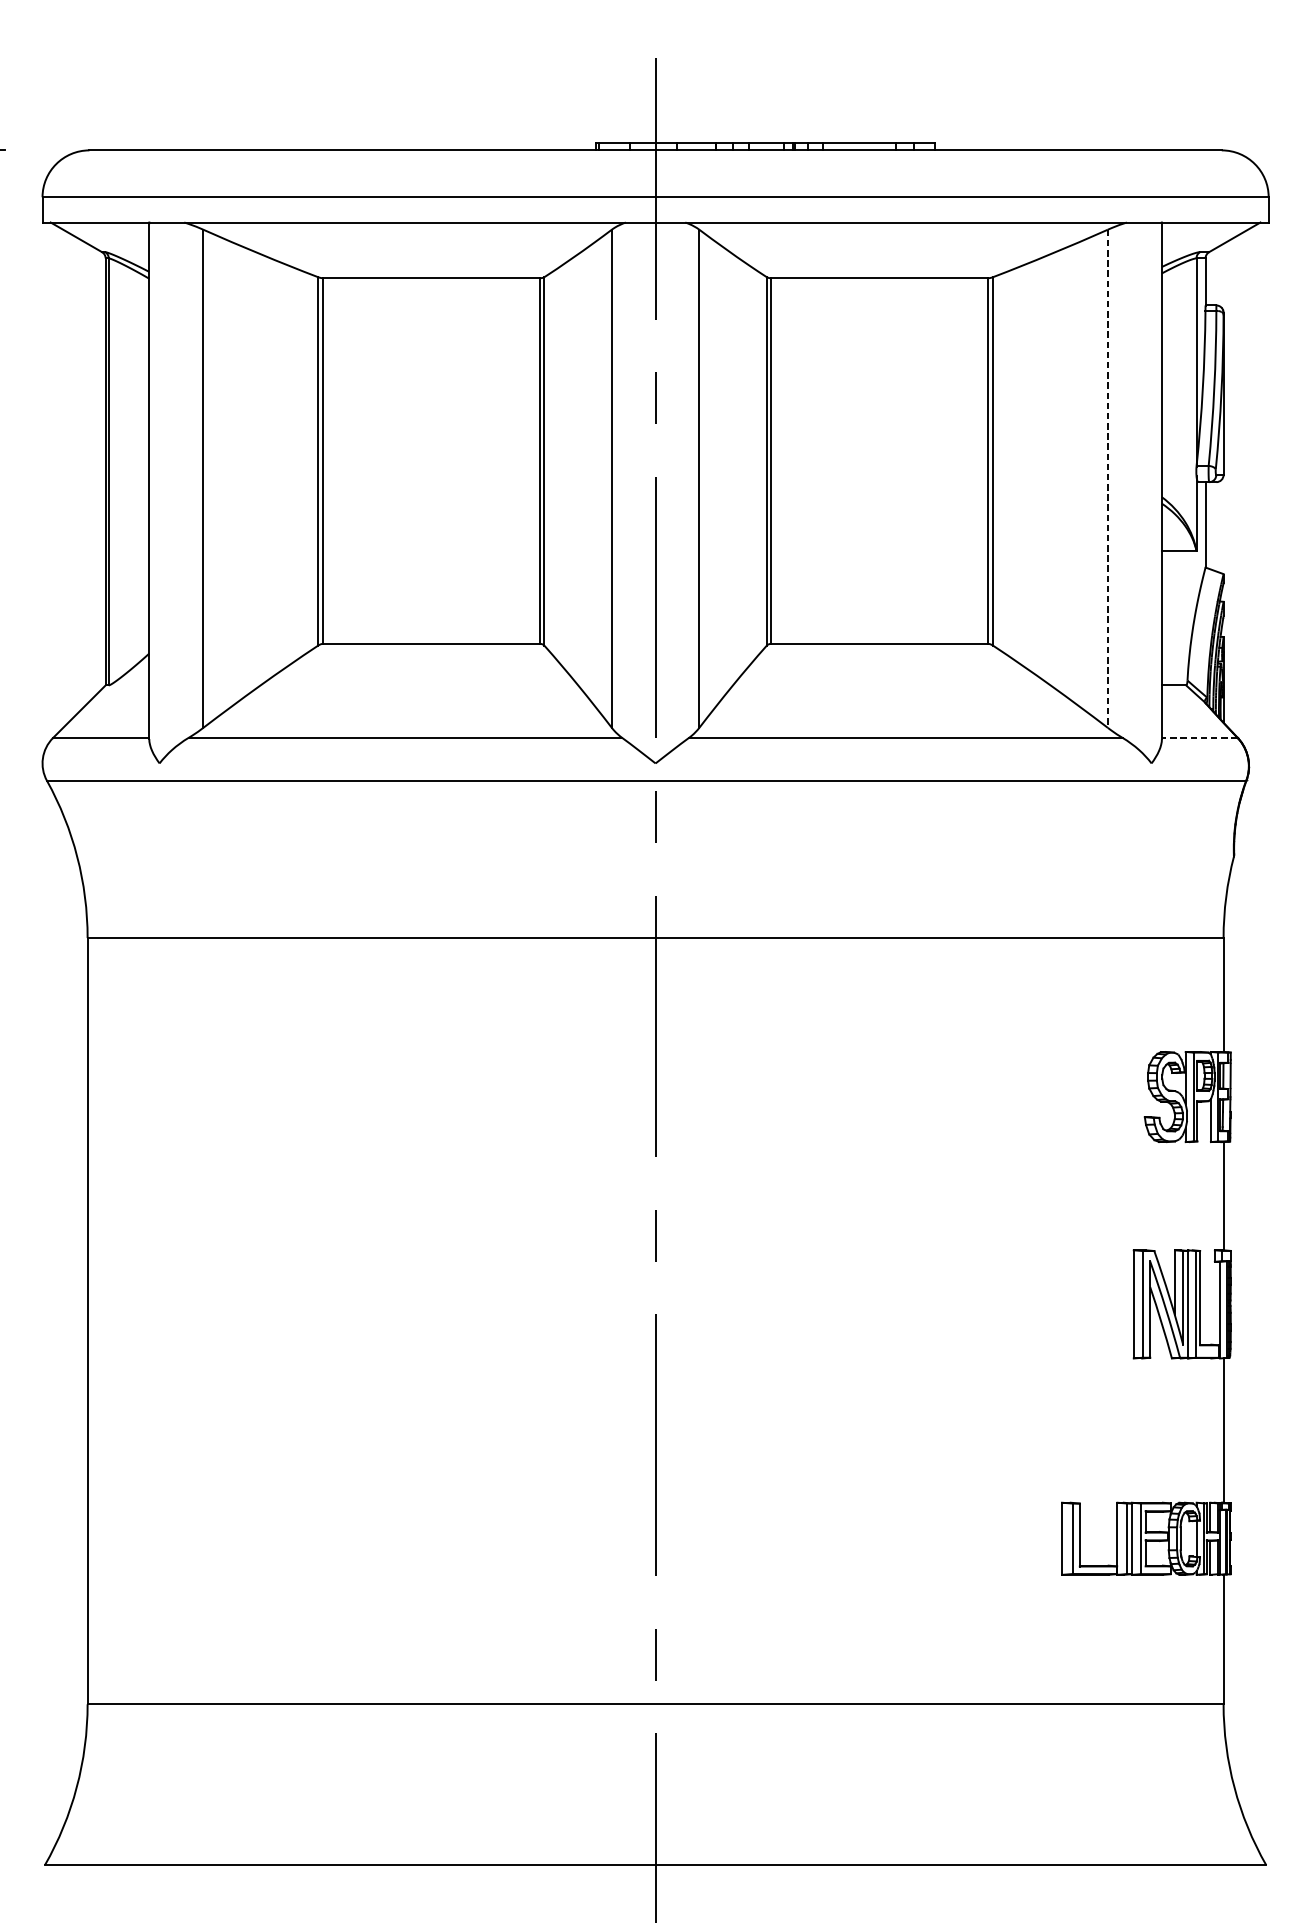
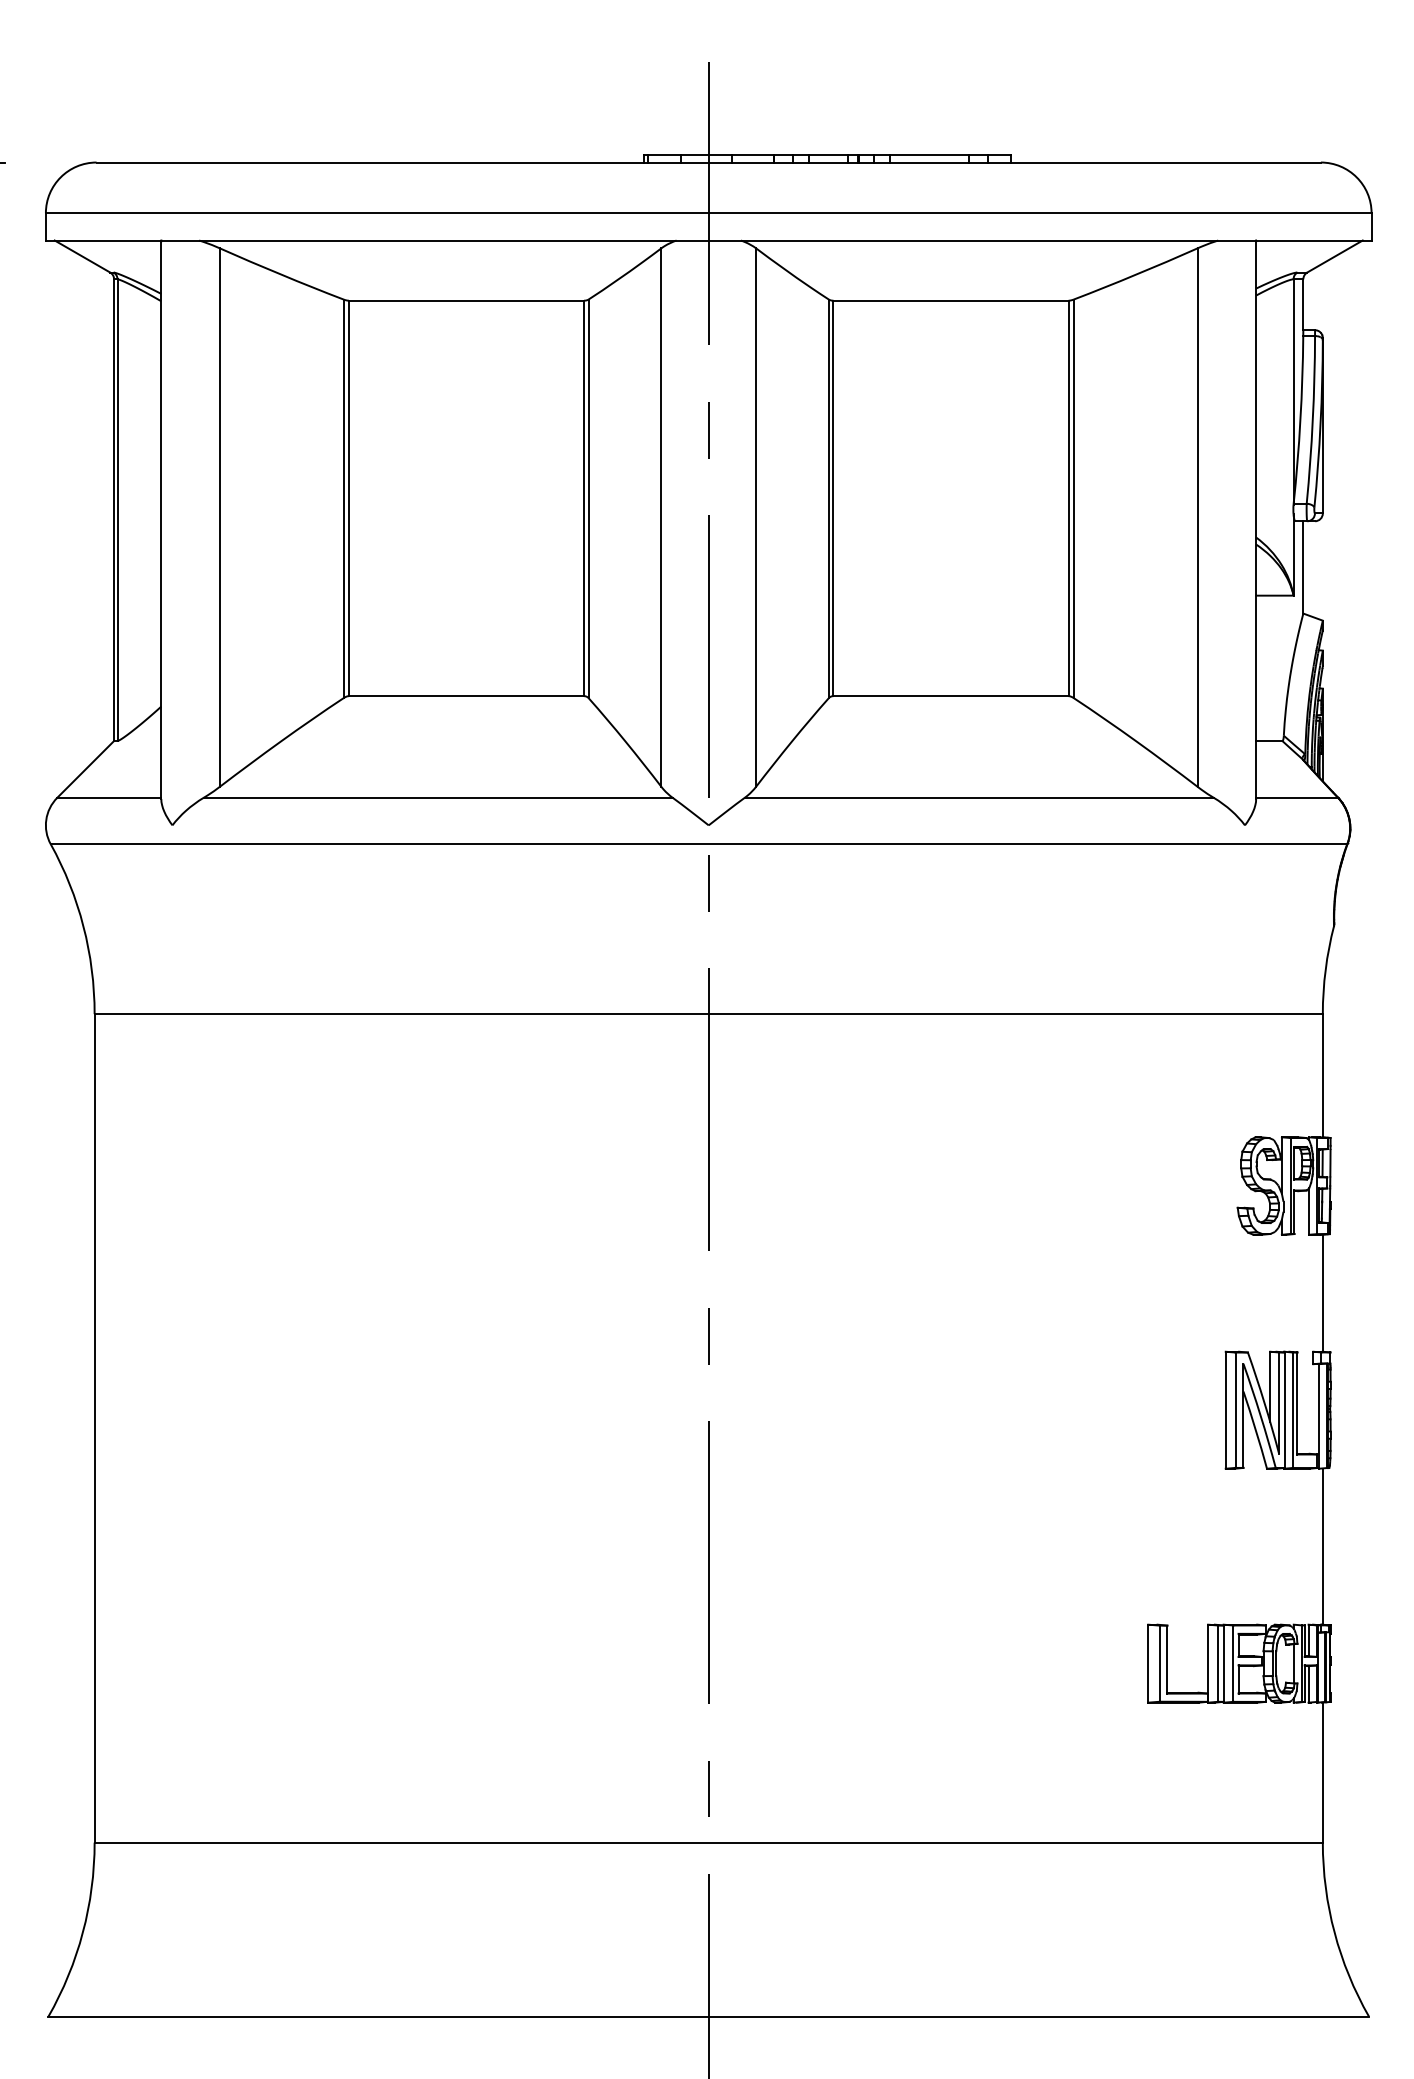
line: (1107, 479) -> (1197, 518), dashed -> solid
line: (1200, 737) -> (1297, 797), dashed -> solid

